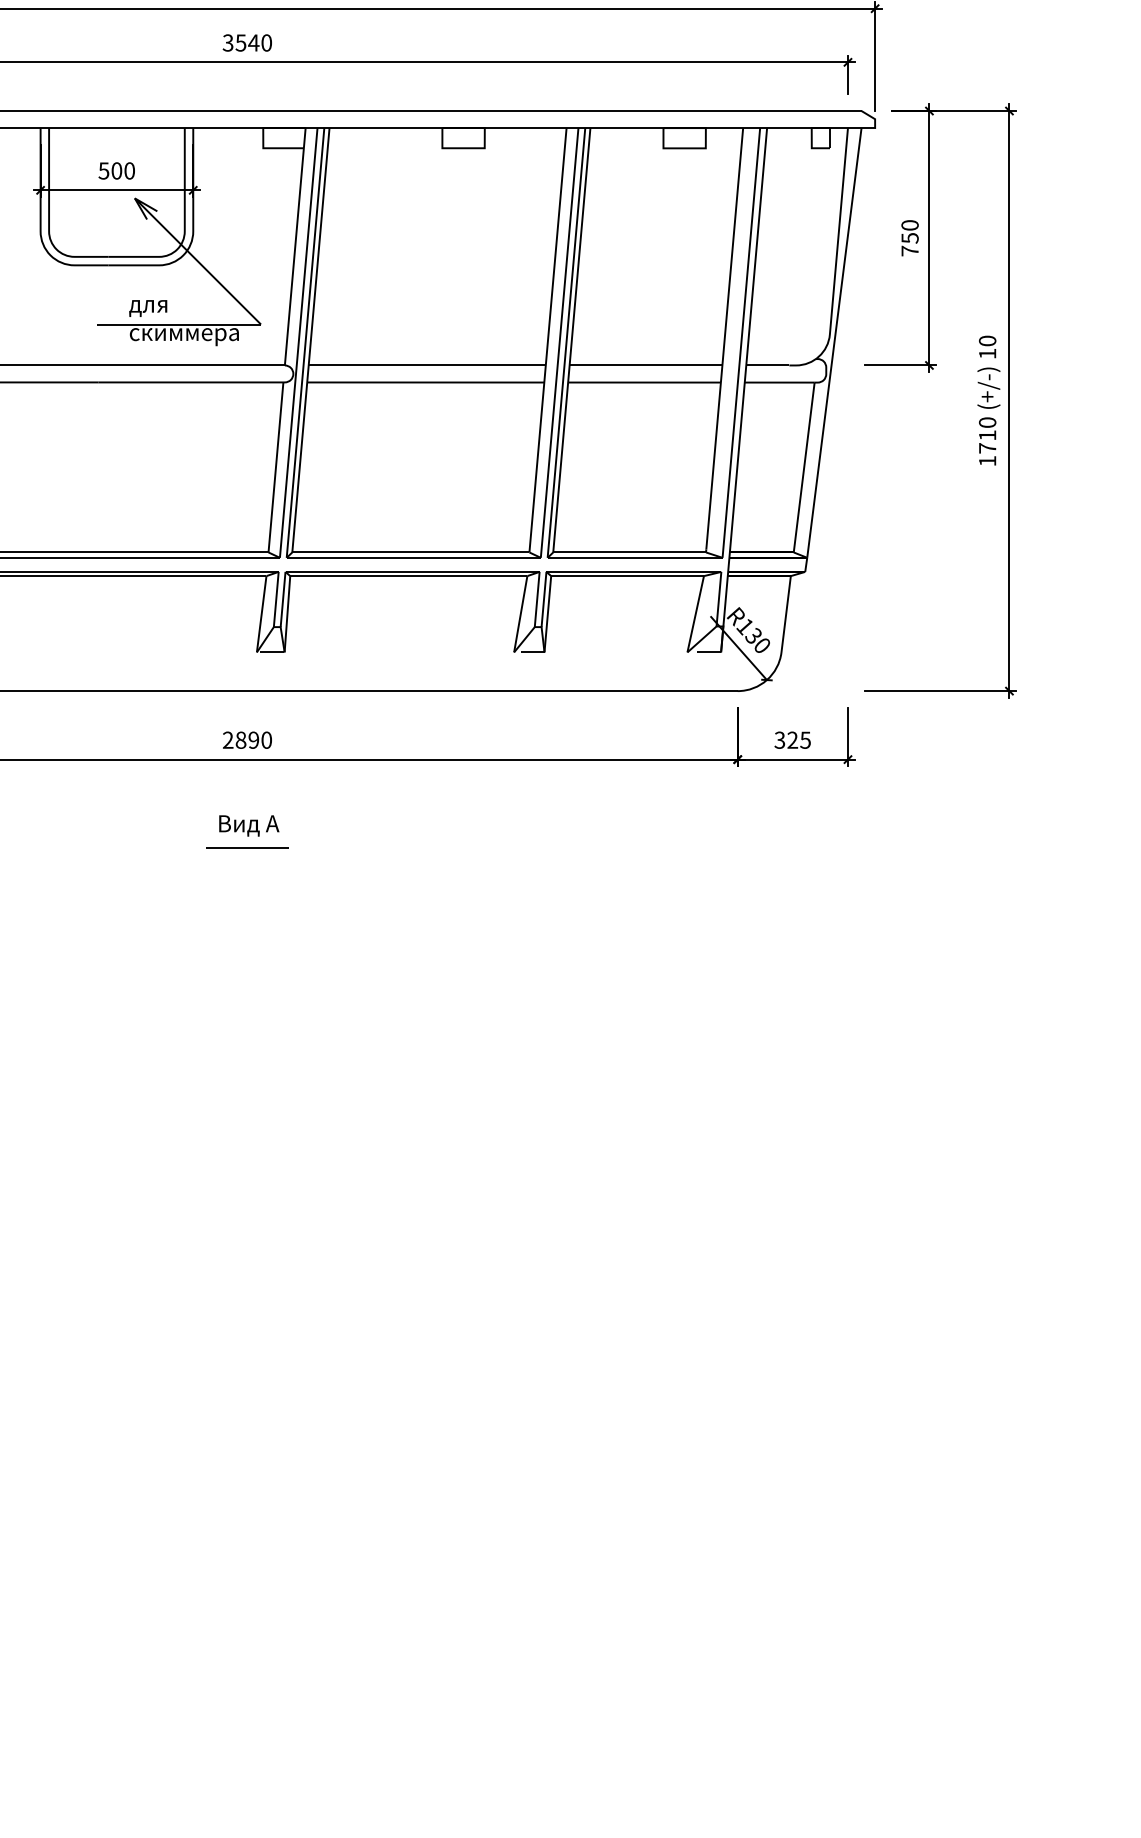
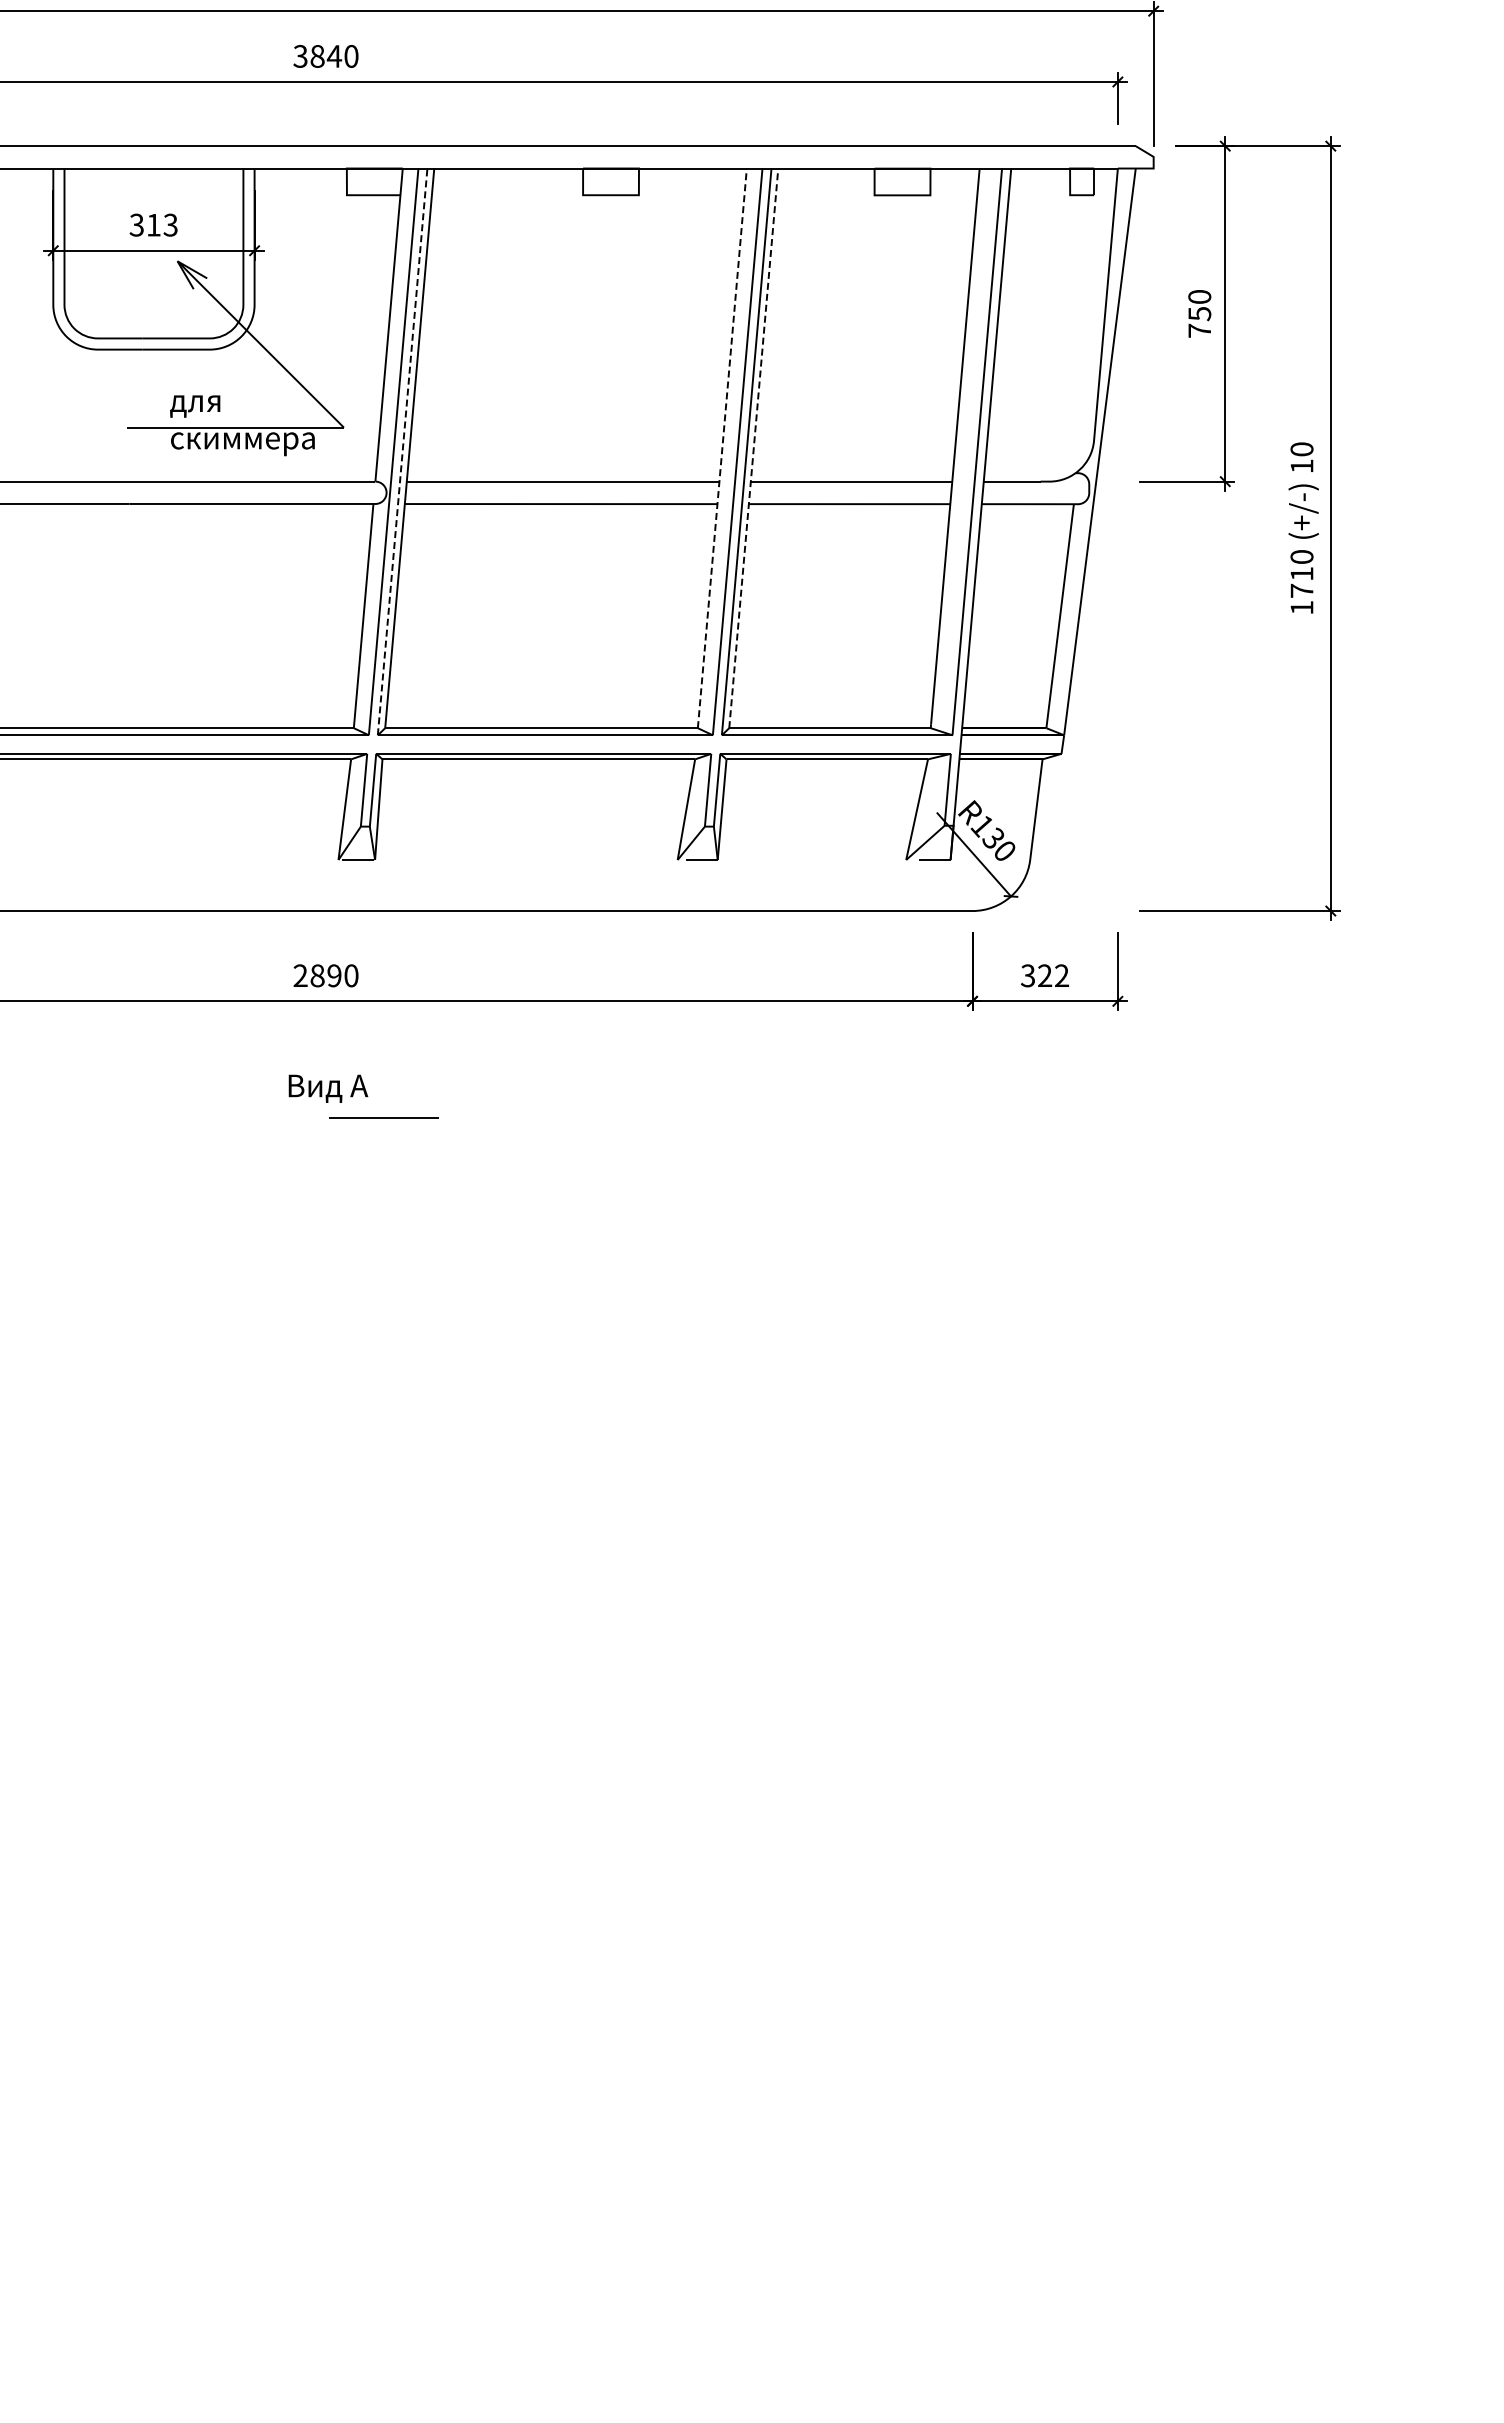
text: (240, 43) -> (317, 56), 3540 -> 3840
text: (116, 170) -> (153, 224), 500 -> 313
line: (548, 340) -> (722, 448), solid -> dashed
line: (571, 340) -> (753, 448), solid -> dashed
line: (305, 342) -> (402, 451), solid -> dashed
text: (805, 740) -> (1061, 975), 325 -> 322
line: (247, 847) -> (383, 1117), moved

